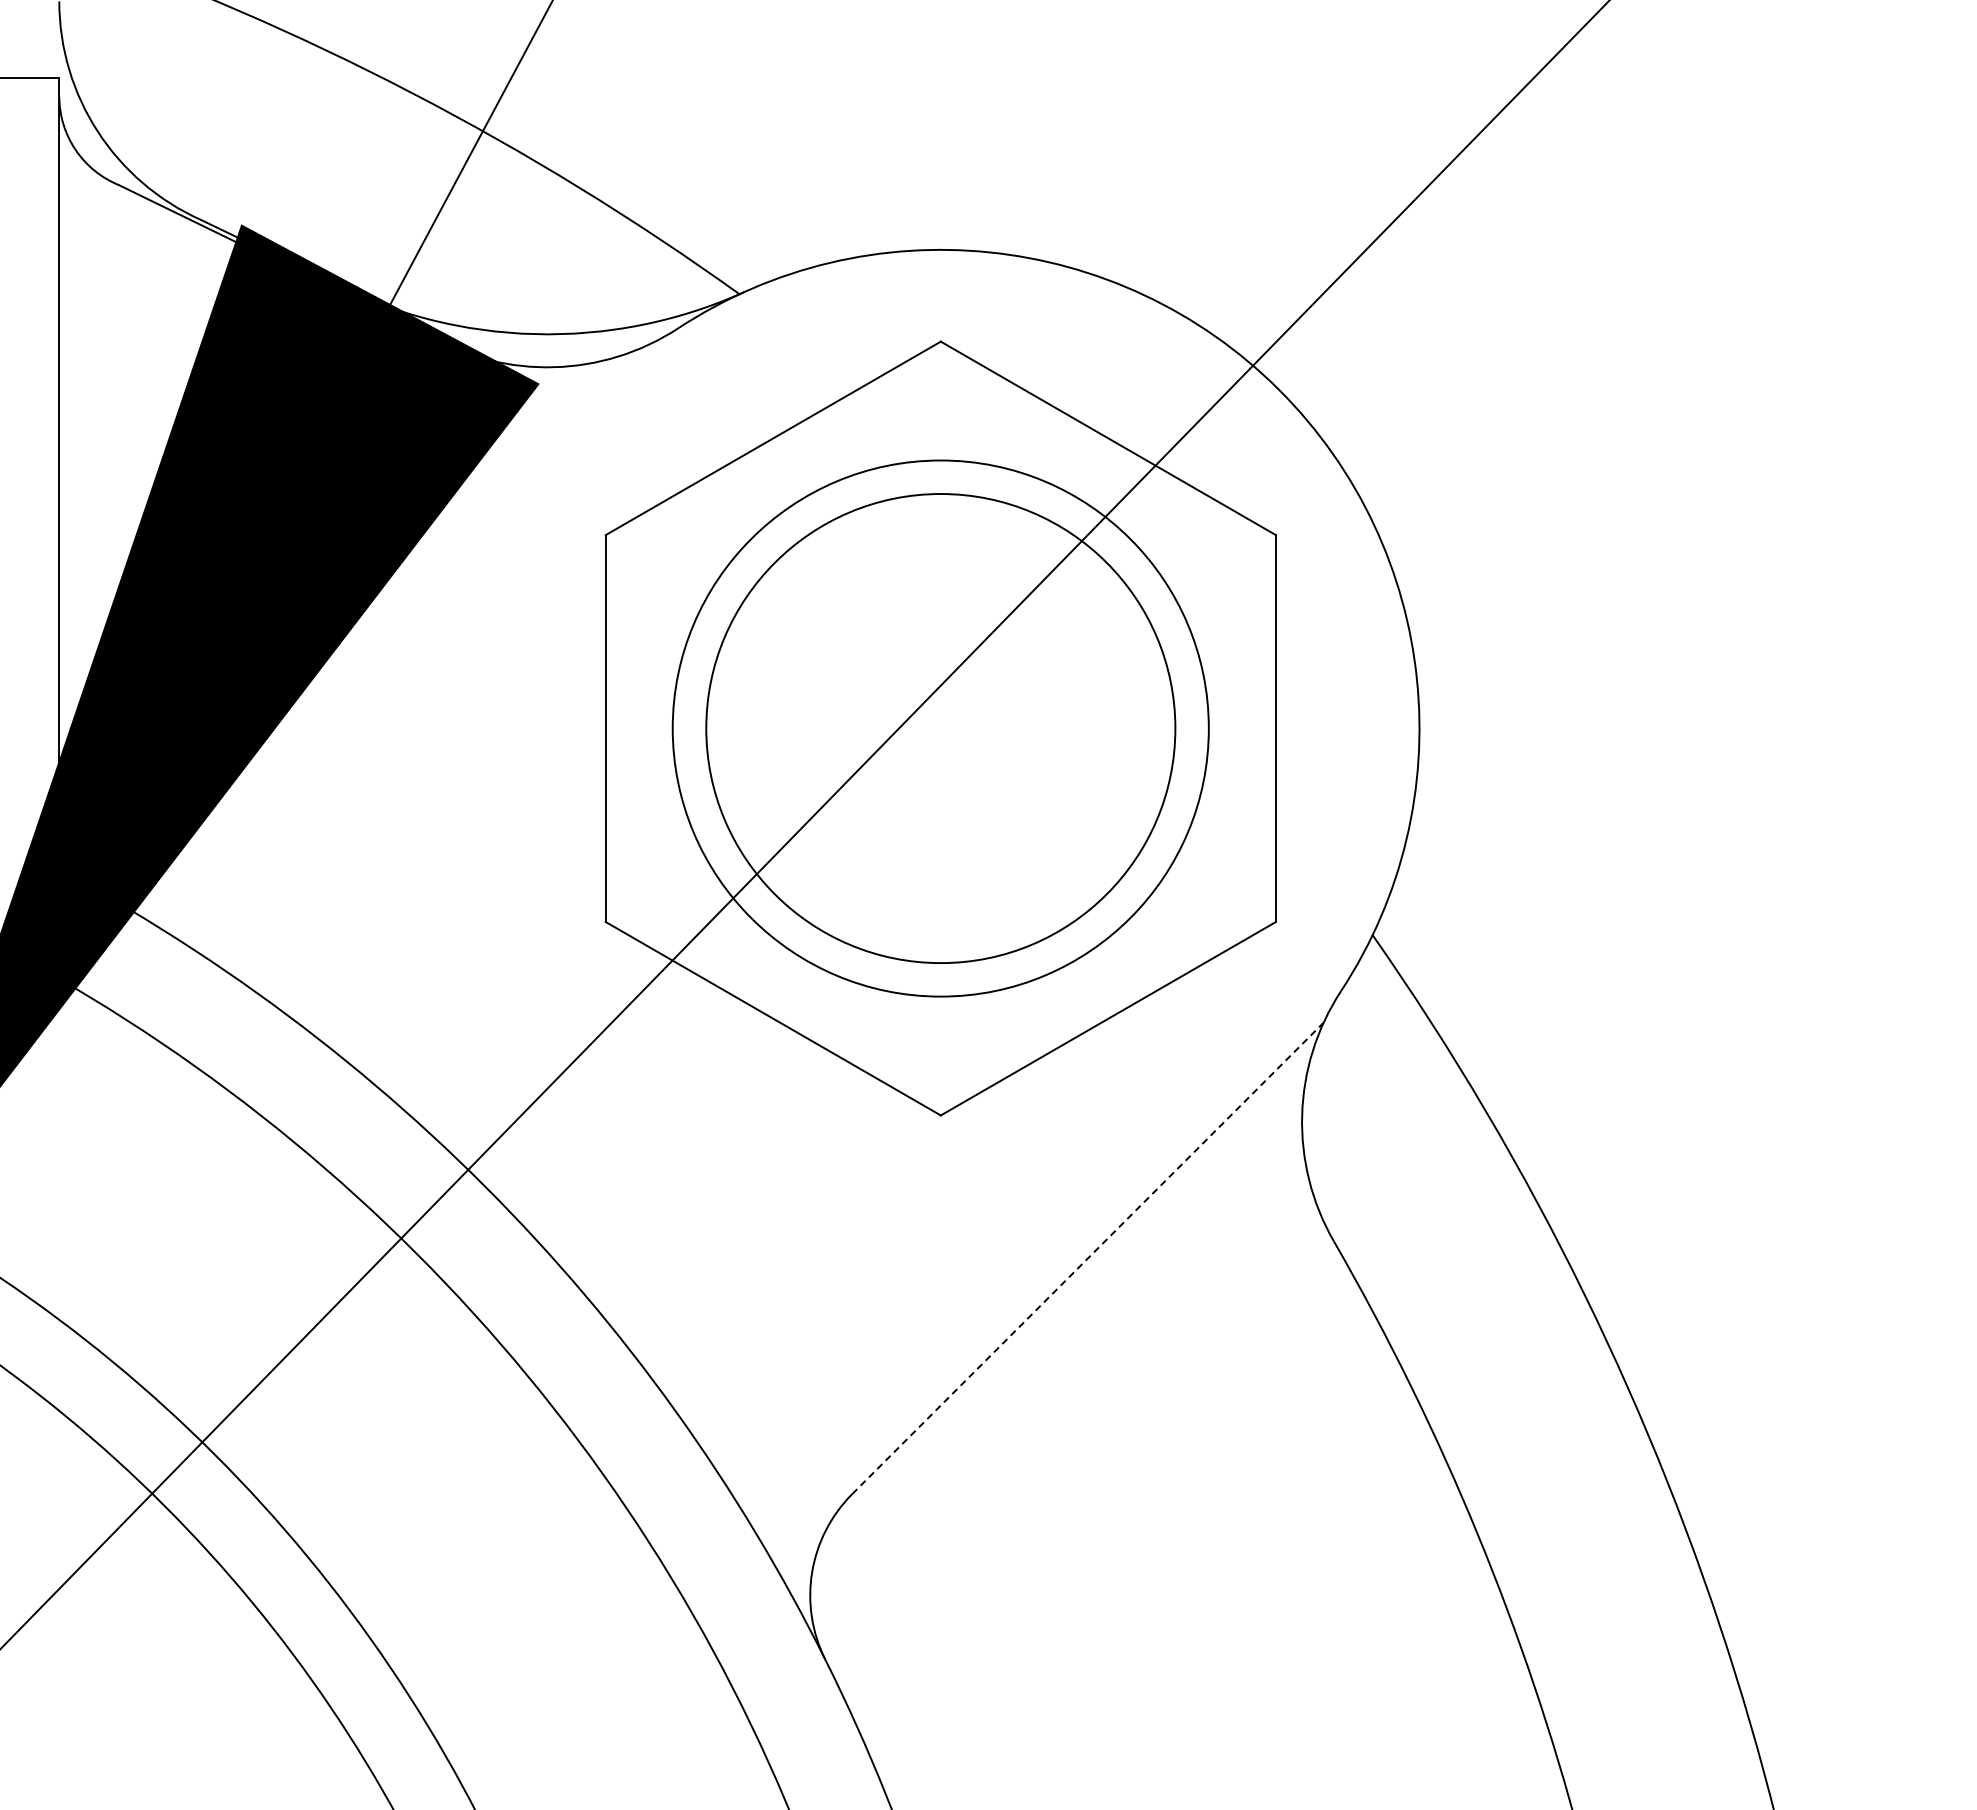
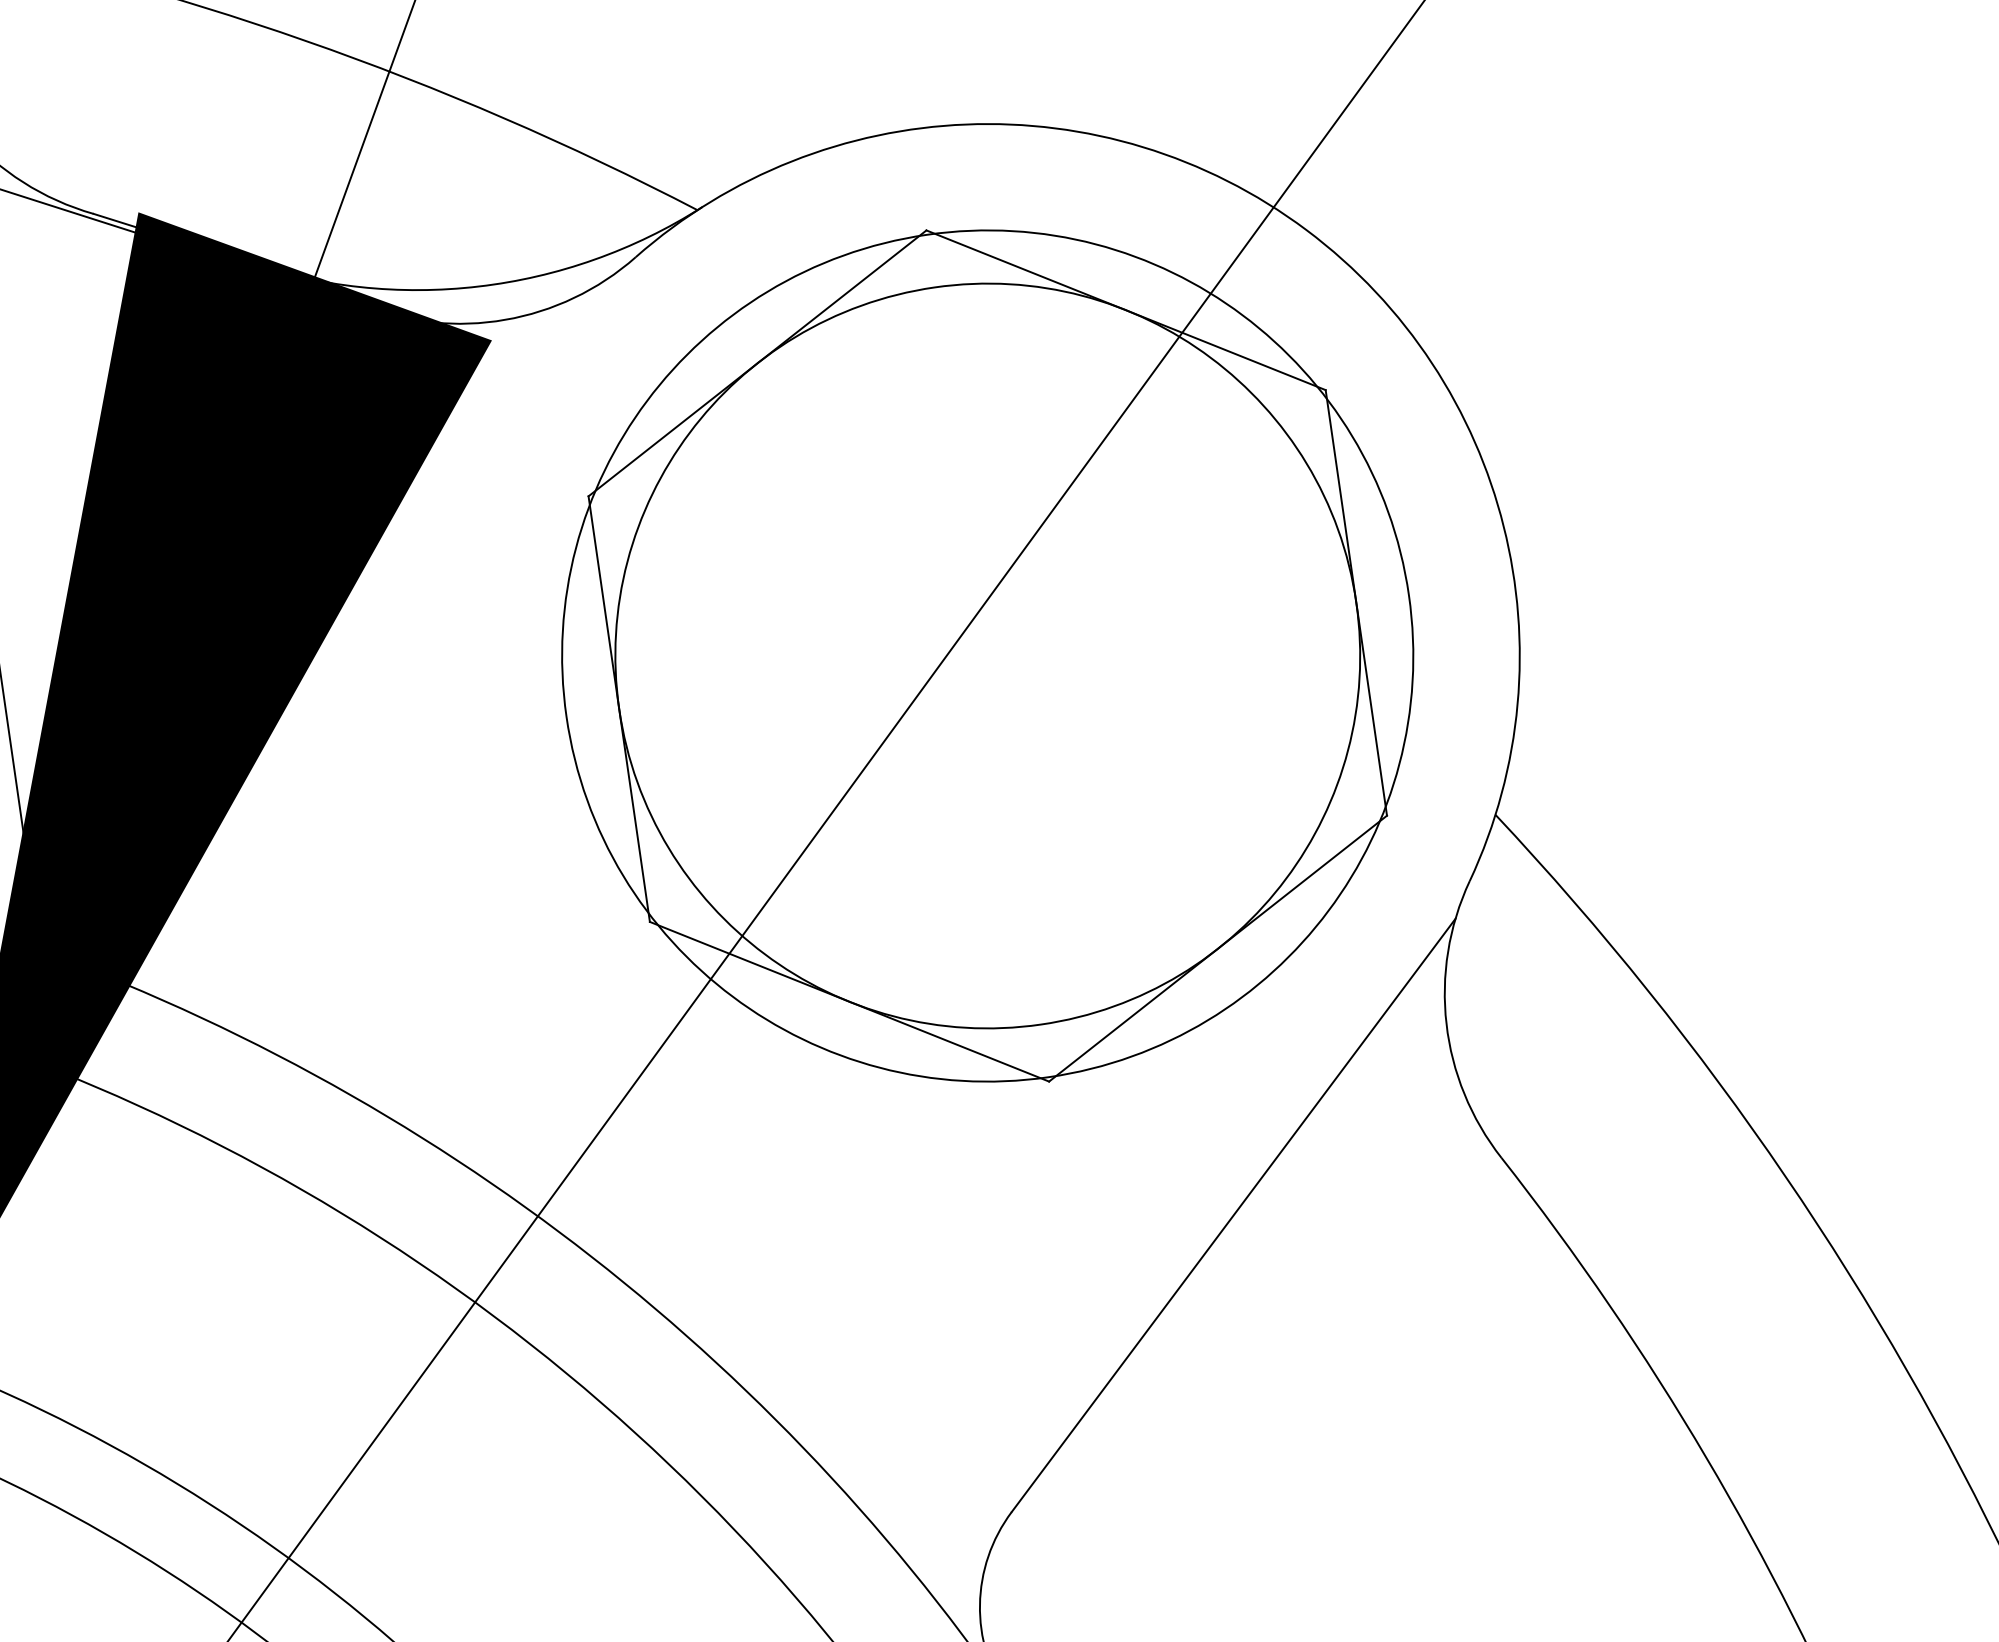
circle: (940, 728) -> (987, 655), size x1.43
circle: (940, 728) -> (987, 655), size x1.43
line: (1088, 1257) -> (1234, 1214), dashed -> solid

